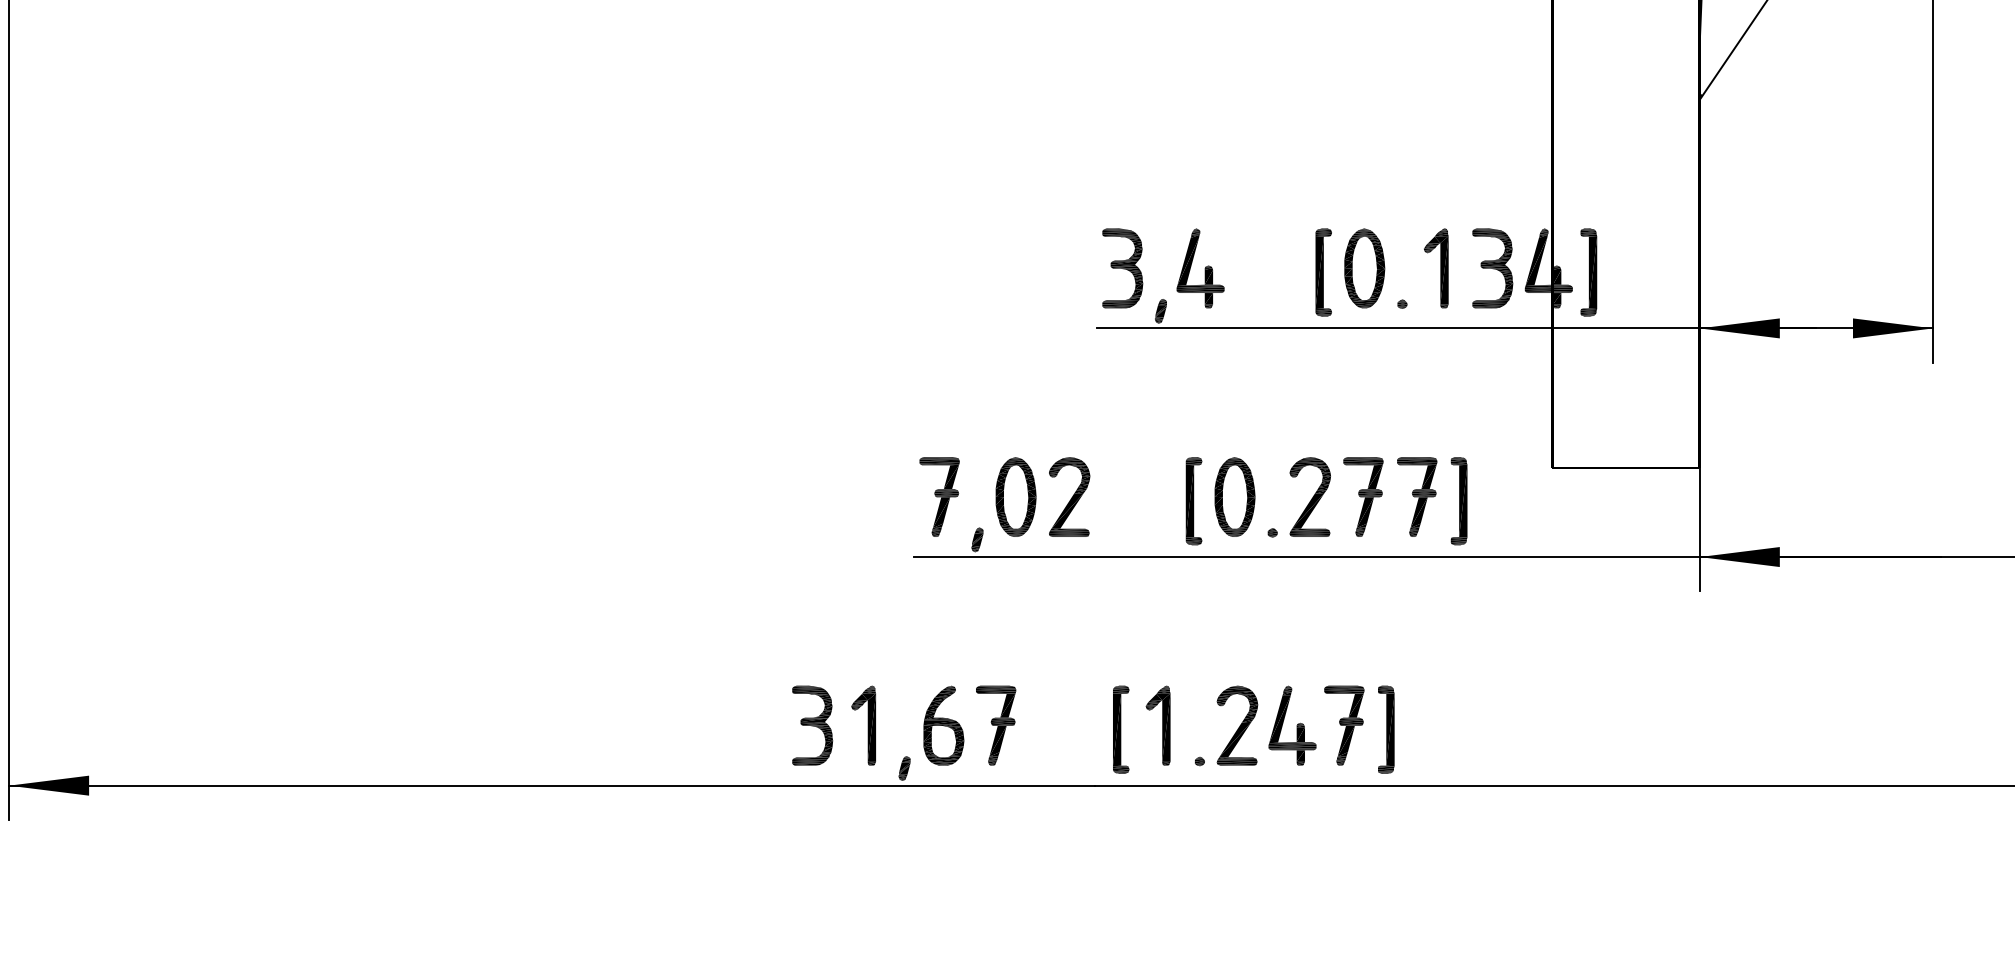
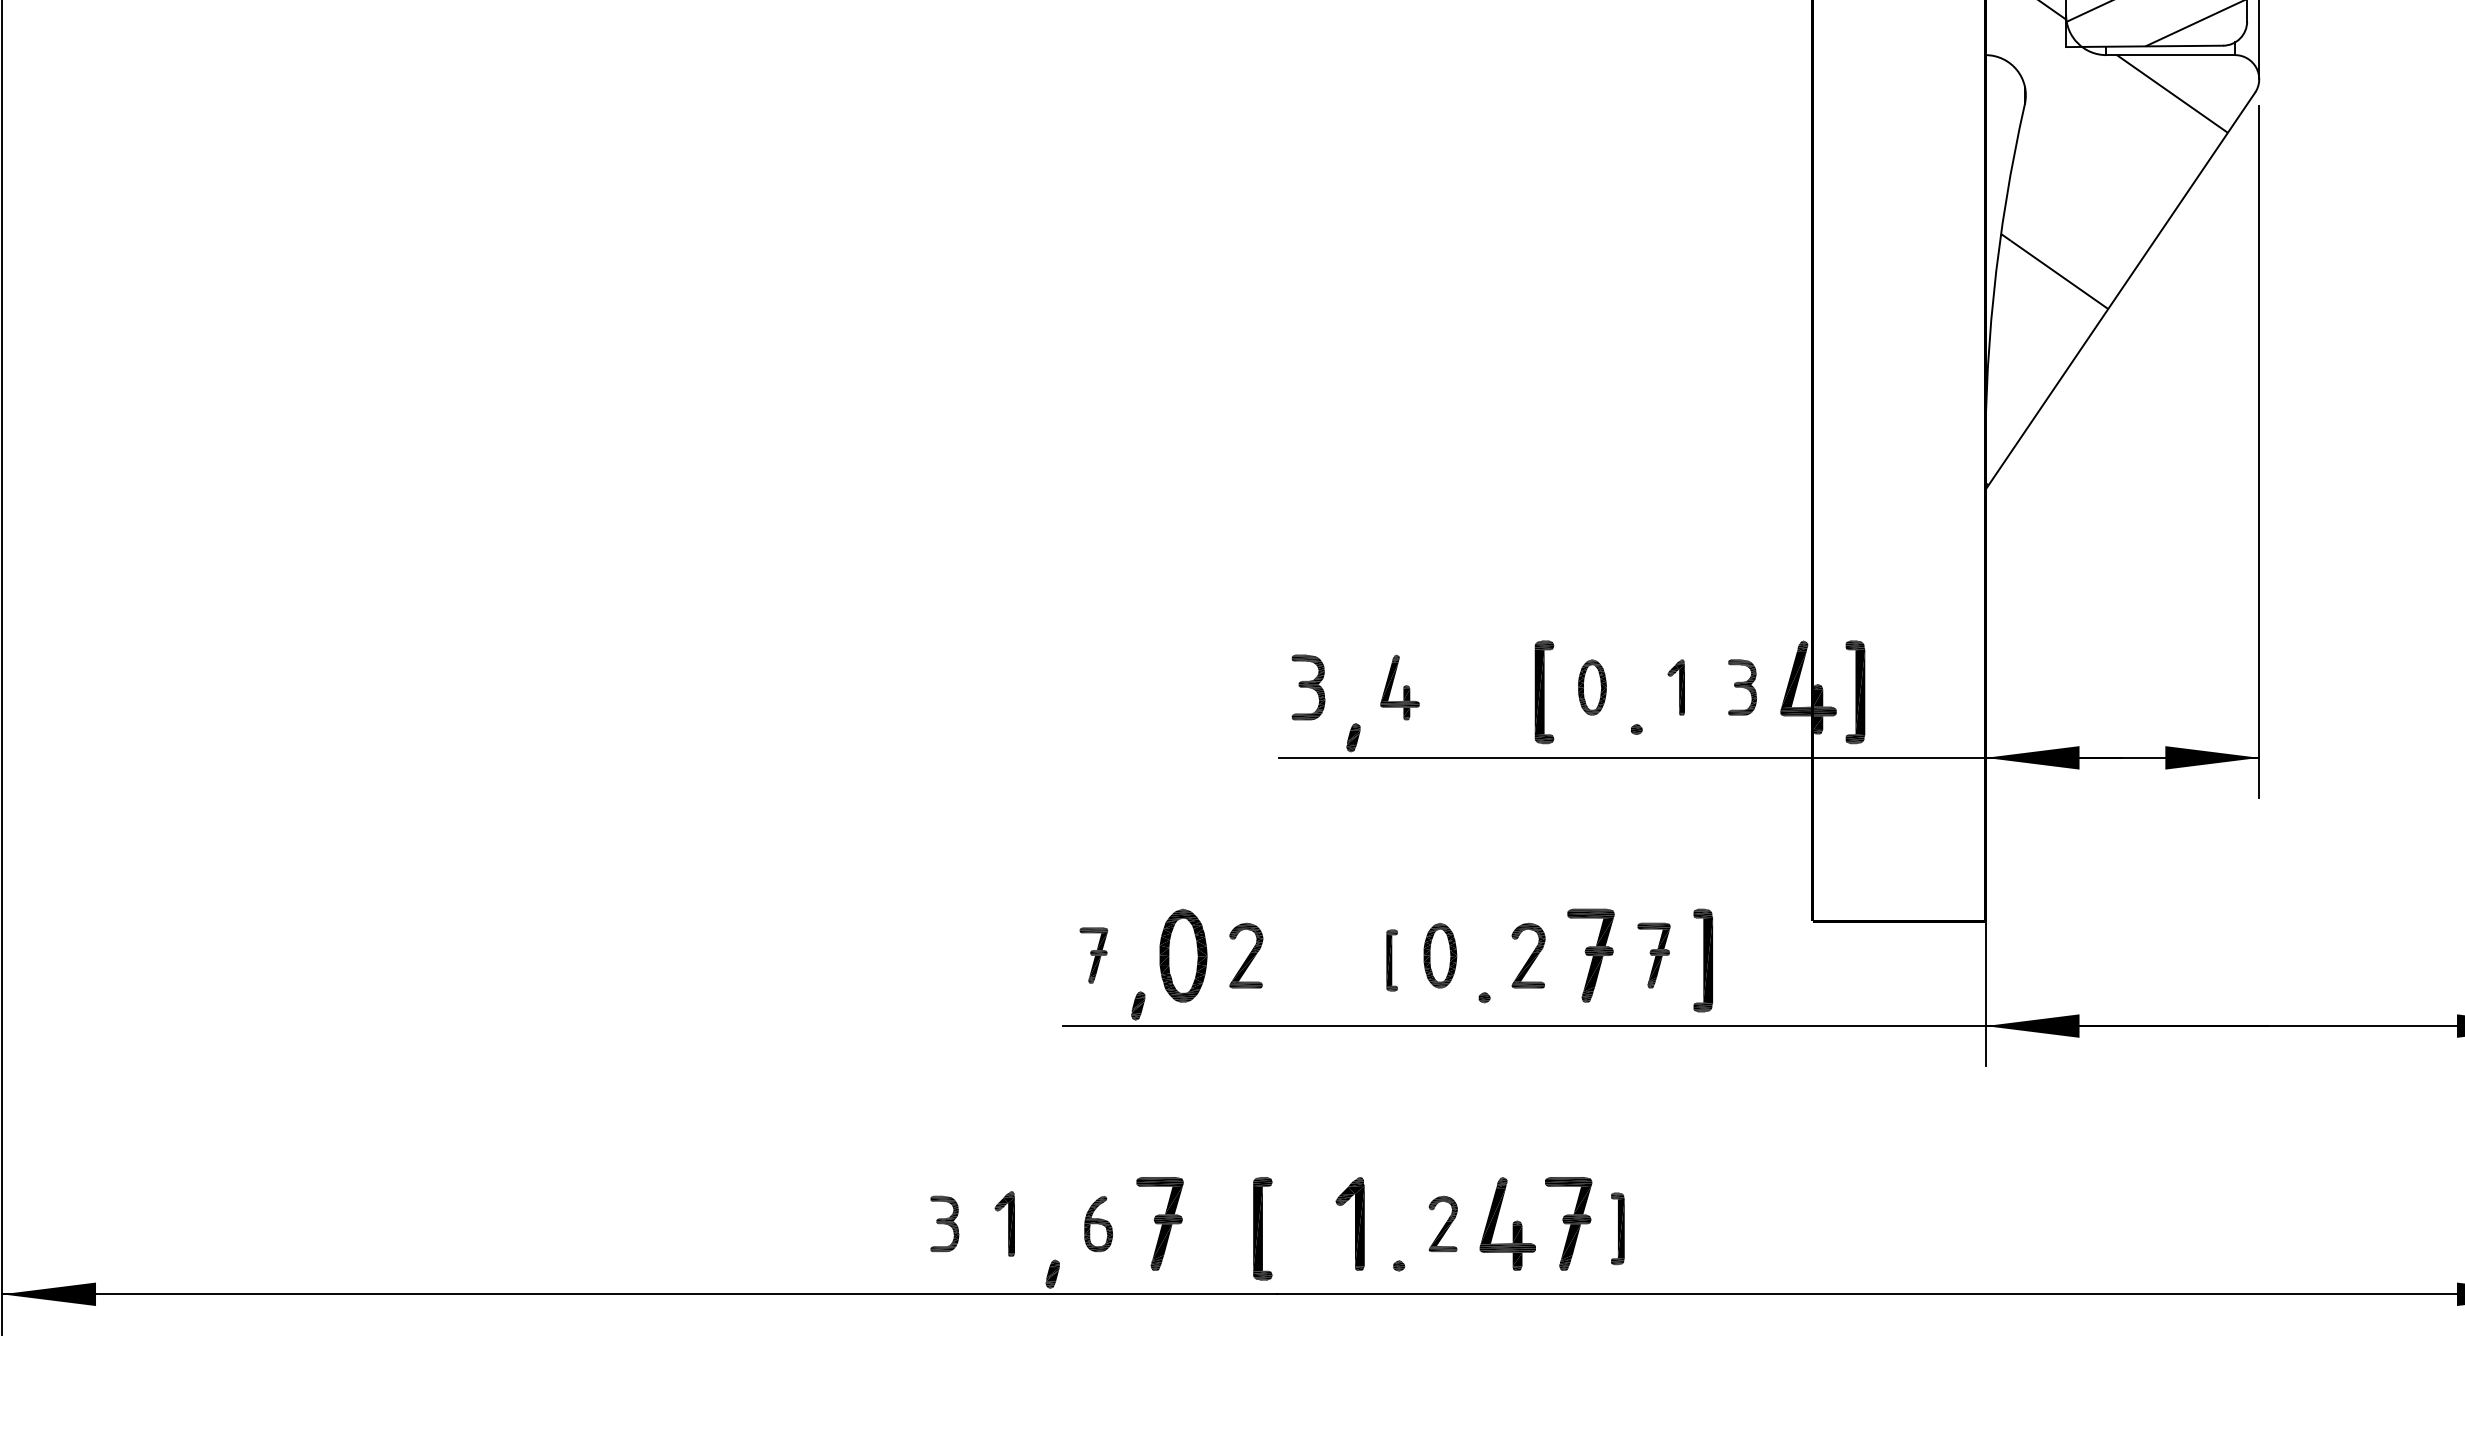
part: (1122, 268) -> (1308, 687), size x0.7
part: (1200, 268) -> (1399, 687), size x0.7
part: (1364, 268) -> (1592, 687), size x0.6
part: (1435, 268) -> (1675, 687), size x0.6
part: (1492, 268) -> (1742, 687), size x0.6
part: (939, 496) -> (1093, 955), size x0.6
part: (1069, 496) -> (1246, 955), size x0.7
part: (1235, 496) -> (1440, 955), size x0.7
part: (1310, 496) -> (1528, 955), size x0.7
part: (1416, 496) -> (1653, 955), size x0.7
part: (1193, 501) -> (1391, 960), size x0.6
part: (812, 725) -> (944, 1223), size x0.6
part: (863, 725) -> (1004, 1223), size x0.7
part: (943, 725) -> (1098, 1223), size x0.6
part: (1237, 725) -> (1443, 1223), size x0.6
part: (1120, 729) -> (1262, 1228), moved
part: (1386, 729) -> (1617, 1228), size x0.7

